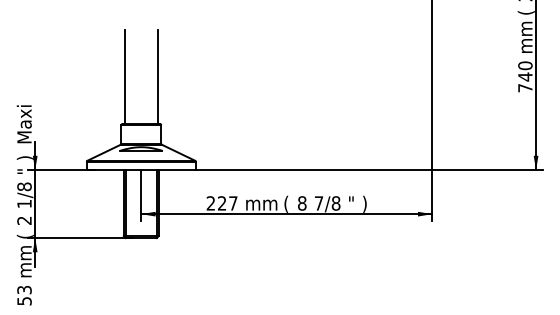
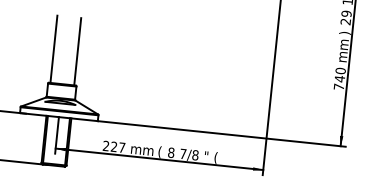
text: (525, 12) -> (344, 33), ( -> )
text: (364, 203) -> (215, 157), ) -> (

